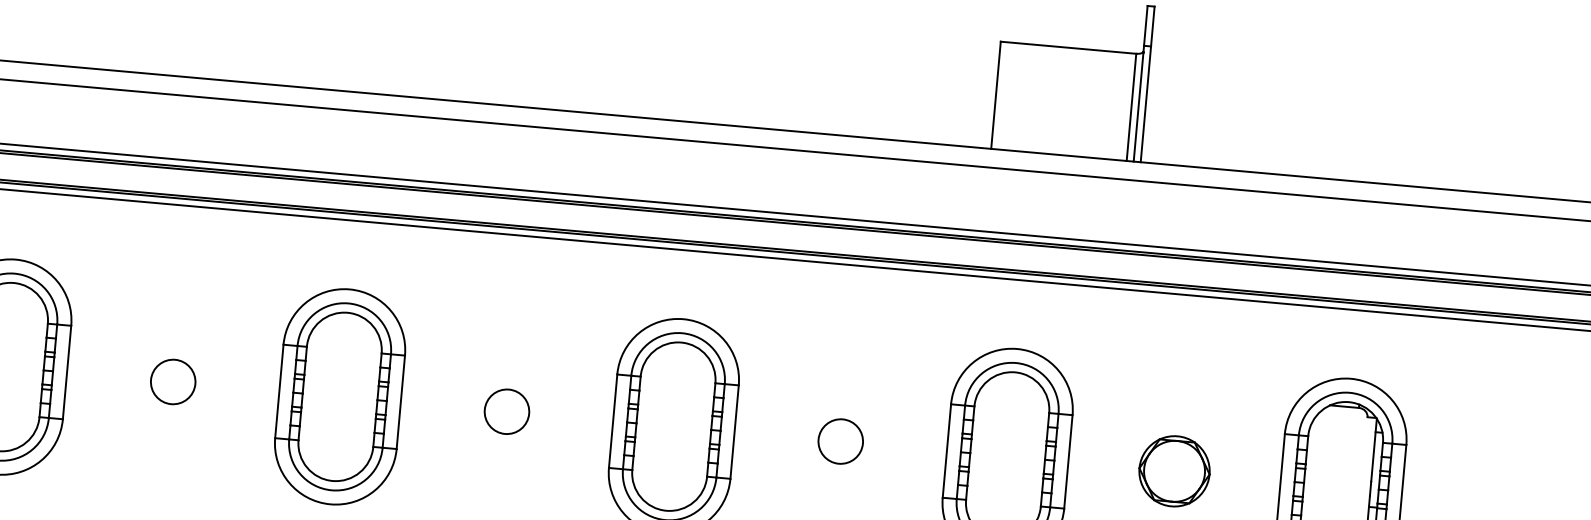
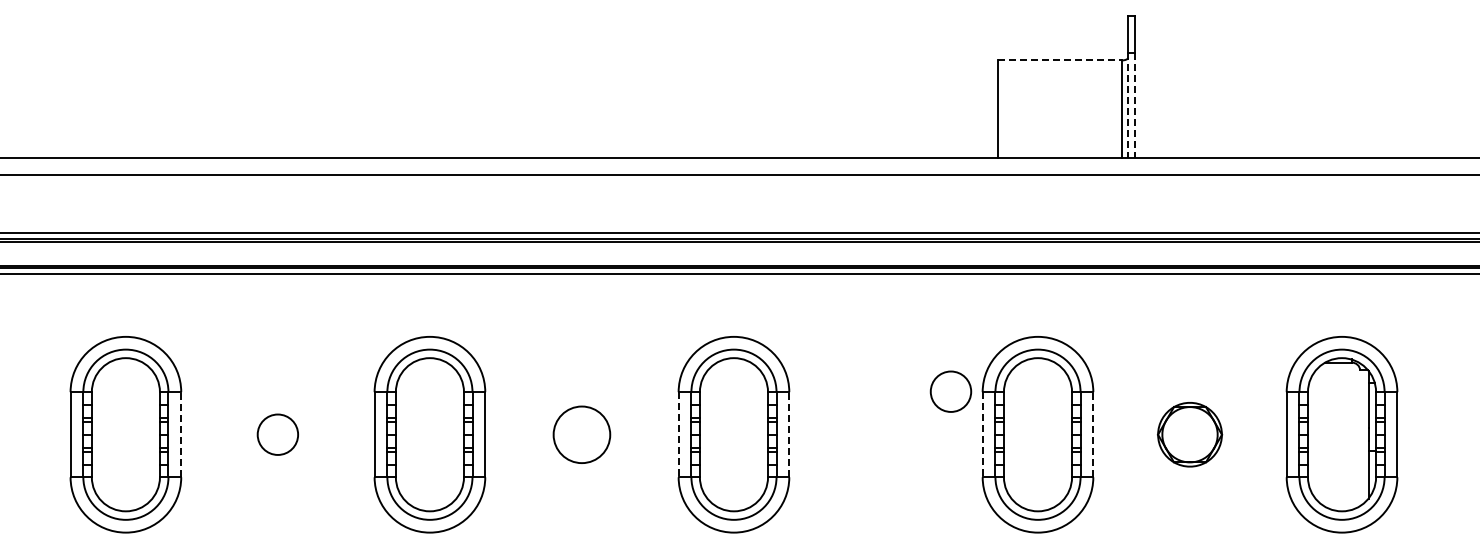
line: (1069, 47) -> (1060, 60), solid -> dashed
line: (1139, 103) -> (1128, 105), solid -> dashed
line: (1145, 104) -> (1134, 105), solid -> dashed
line: (67, 372) -> (181, 434), solid -> dashed
circle: (506, 411) -> (581, 434), size x1.4
line: (612, 420) -> (678, 434), solid -> dashed
line: (734, 431) -> (789, 434), solid -> dashed
circle: (840, 441) -> (950, 391), moved
line: (946, 450) -> (982, 434), solid -> dashed
line: (1068, 461) -> (1093, 434), solid -> dashed

